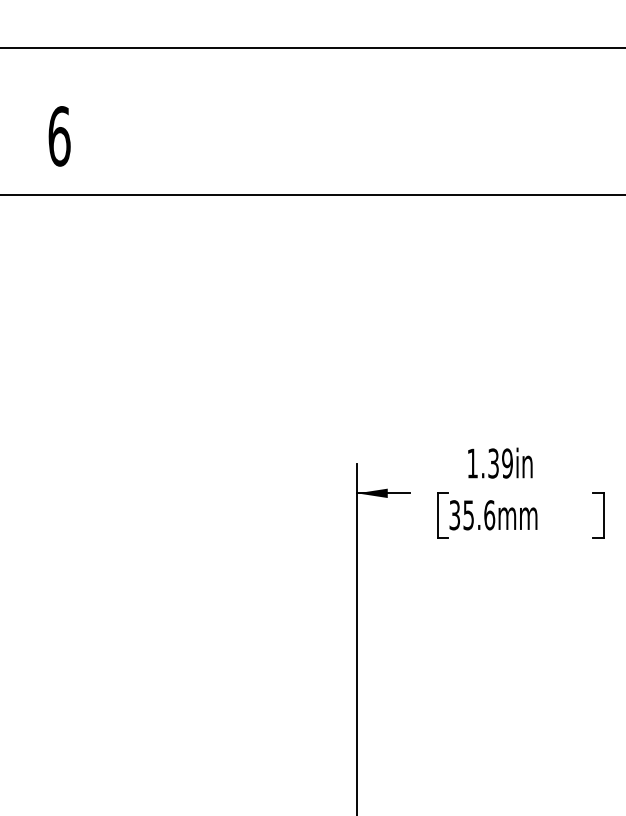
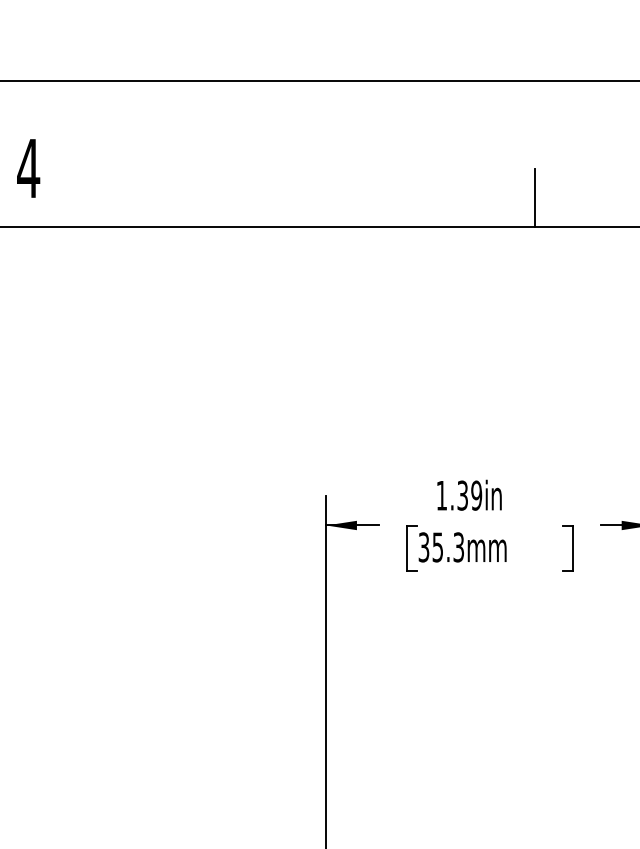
text: (59, 136) -> (28, 168), 6 -> 4
line: (566, 165) -> (535, 197), added
text: (489, 515) -> (458, 547), 35.6mm -> 35.3mm

